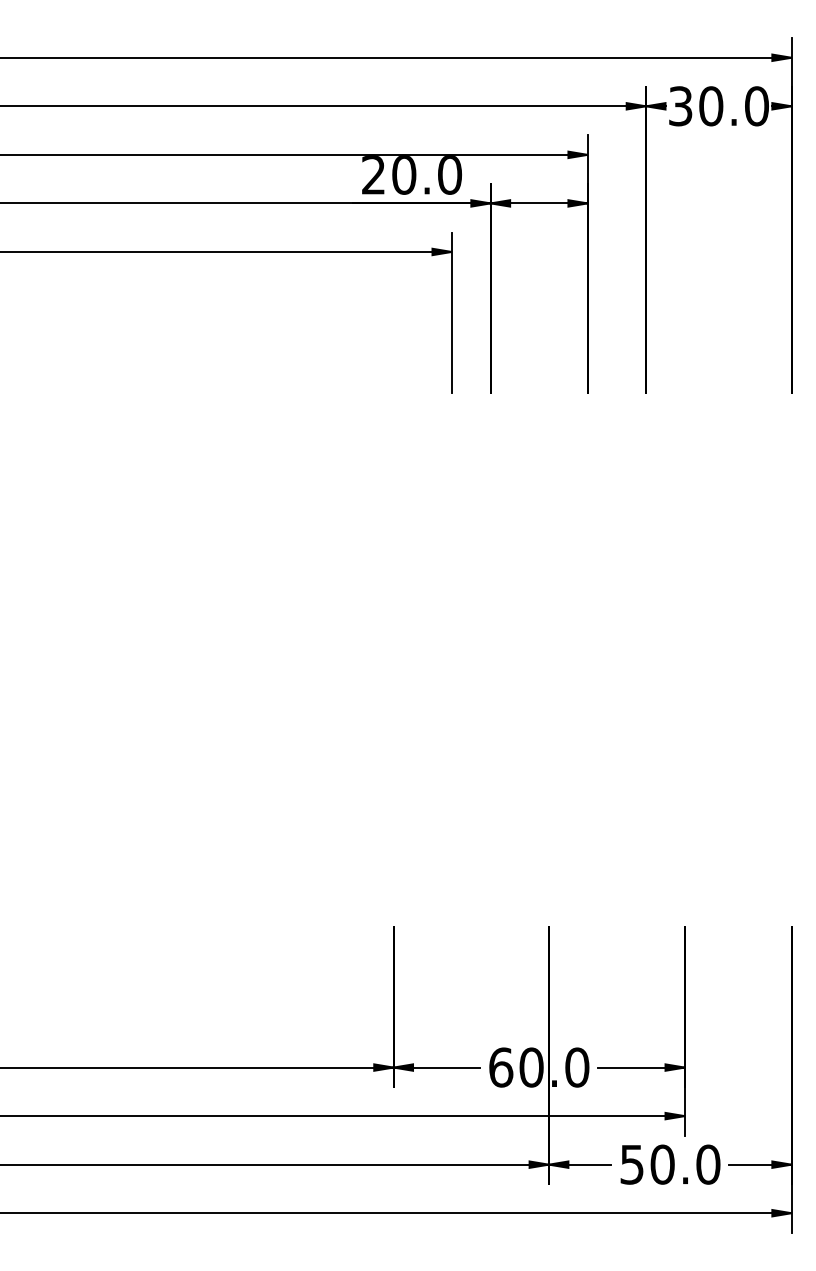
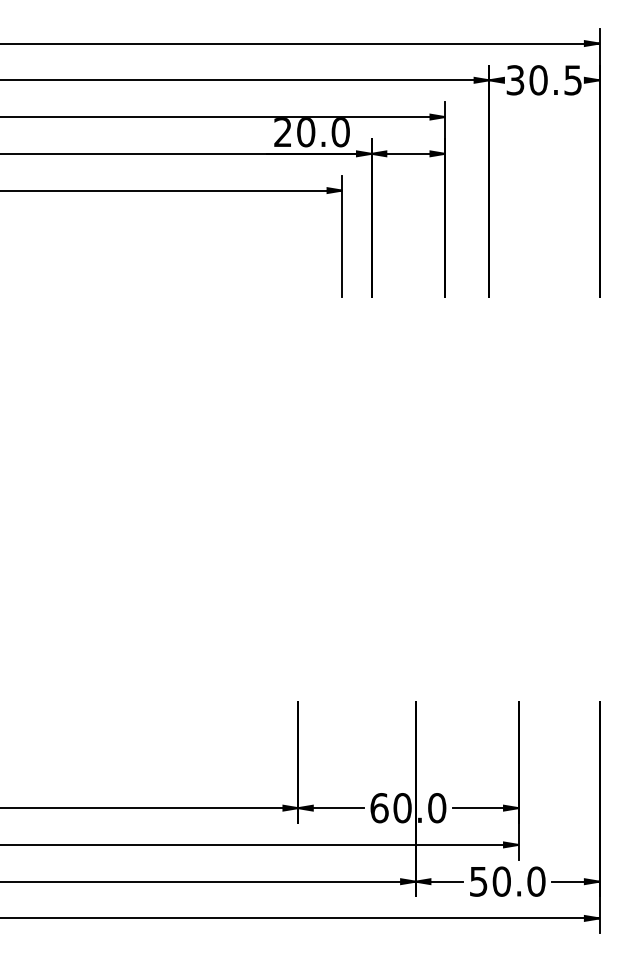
text: (757, 106) -> (573, 80), 30.0 -> 30.5

